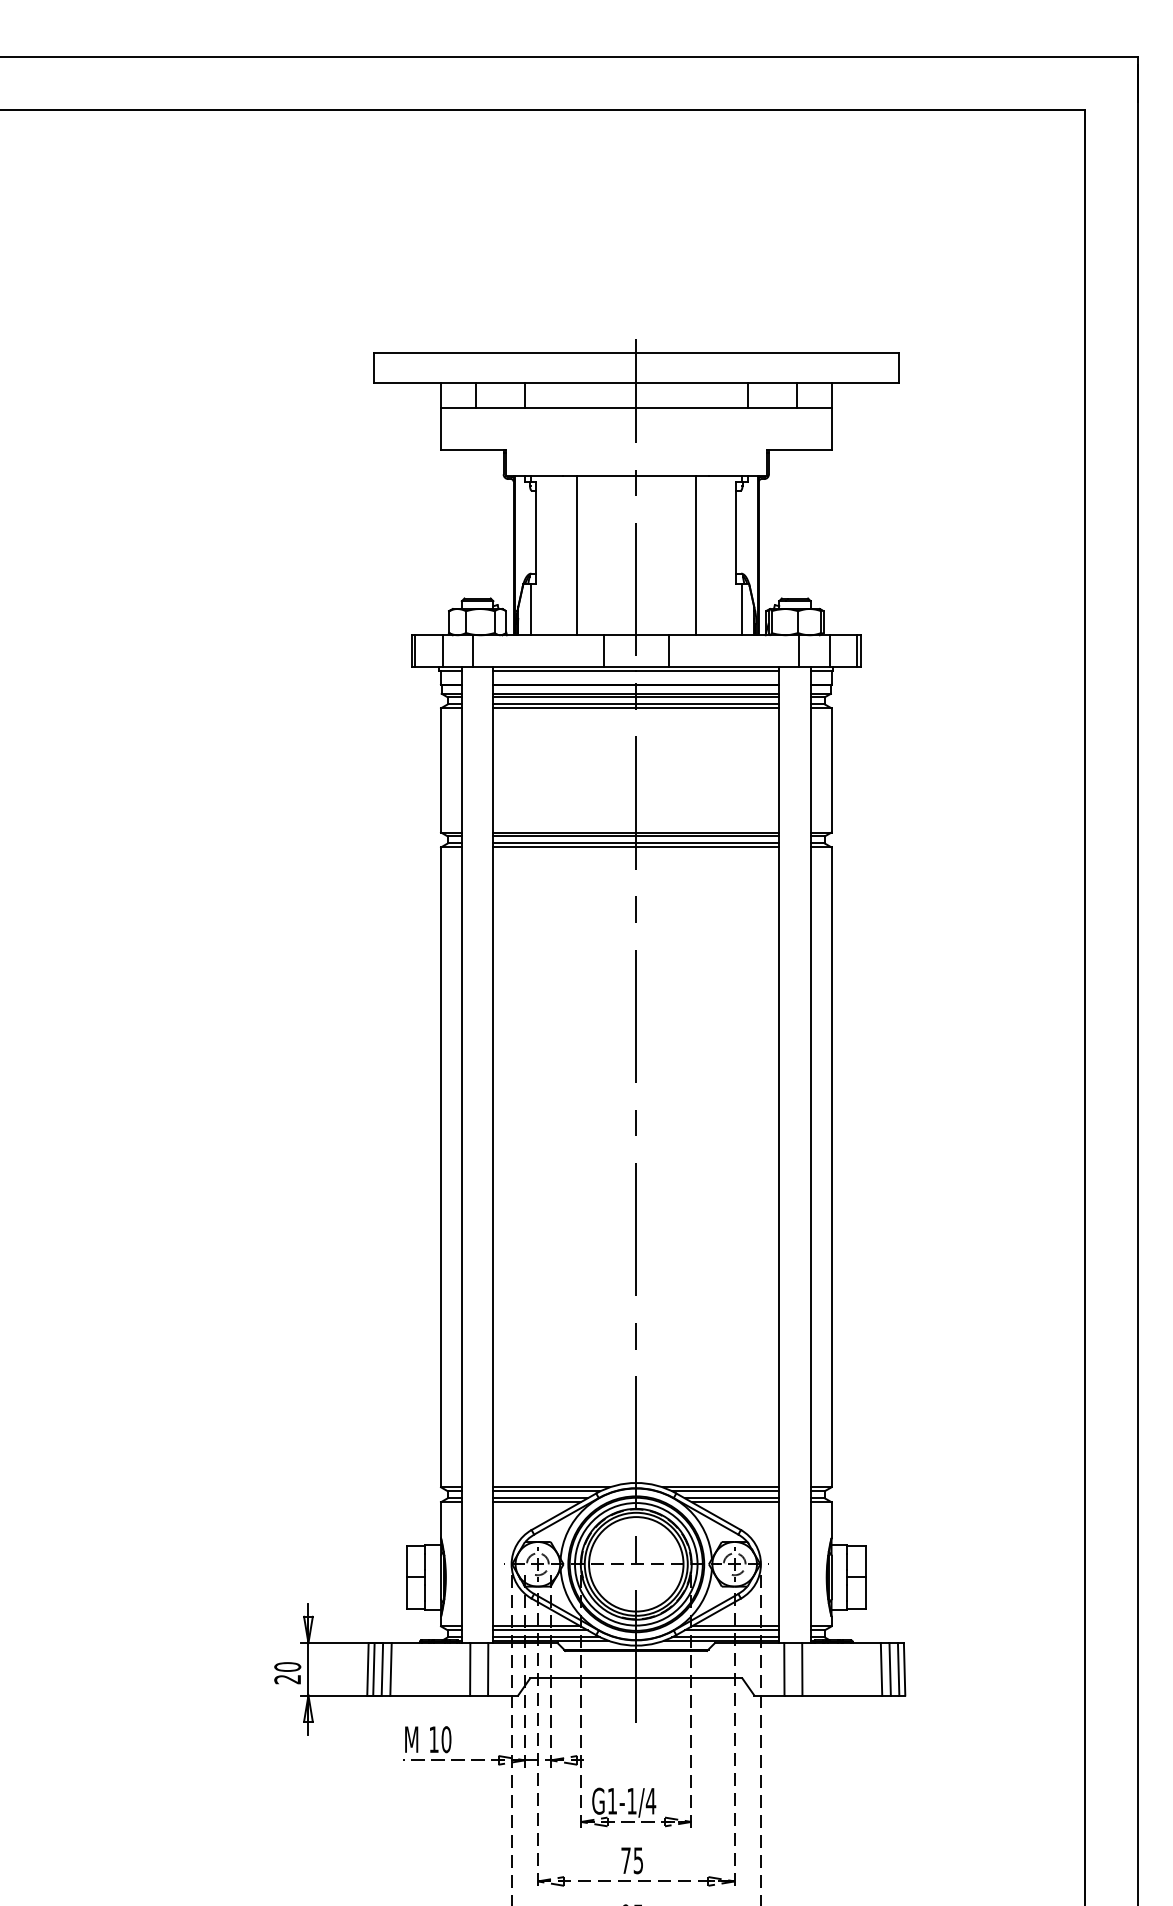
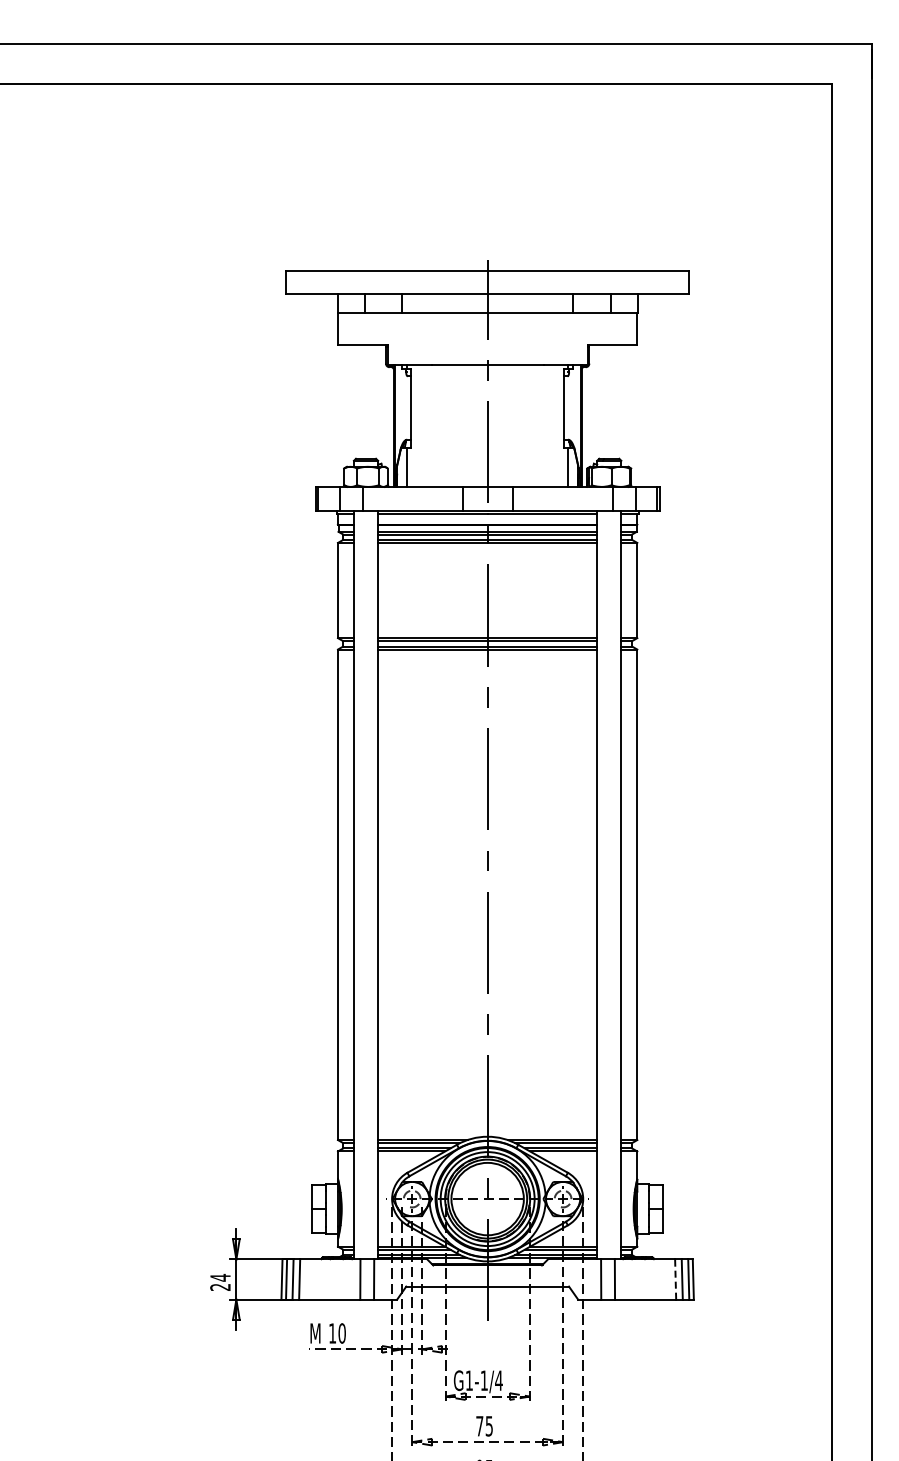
line: (576, 555) -> (441, 425), removed
line: (696, 555) -> (533, 425), removed
text: (287, 1666) -> (220, 1277), 20 -> 24
line: (881, 1669) -> (675, 1279), solid -> dashed

